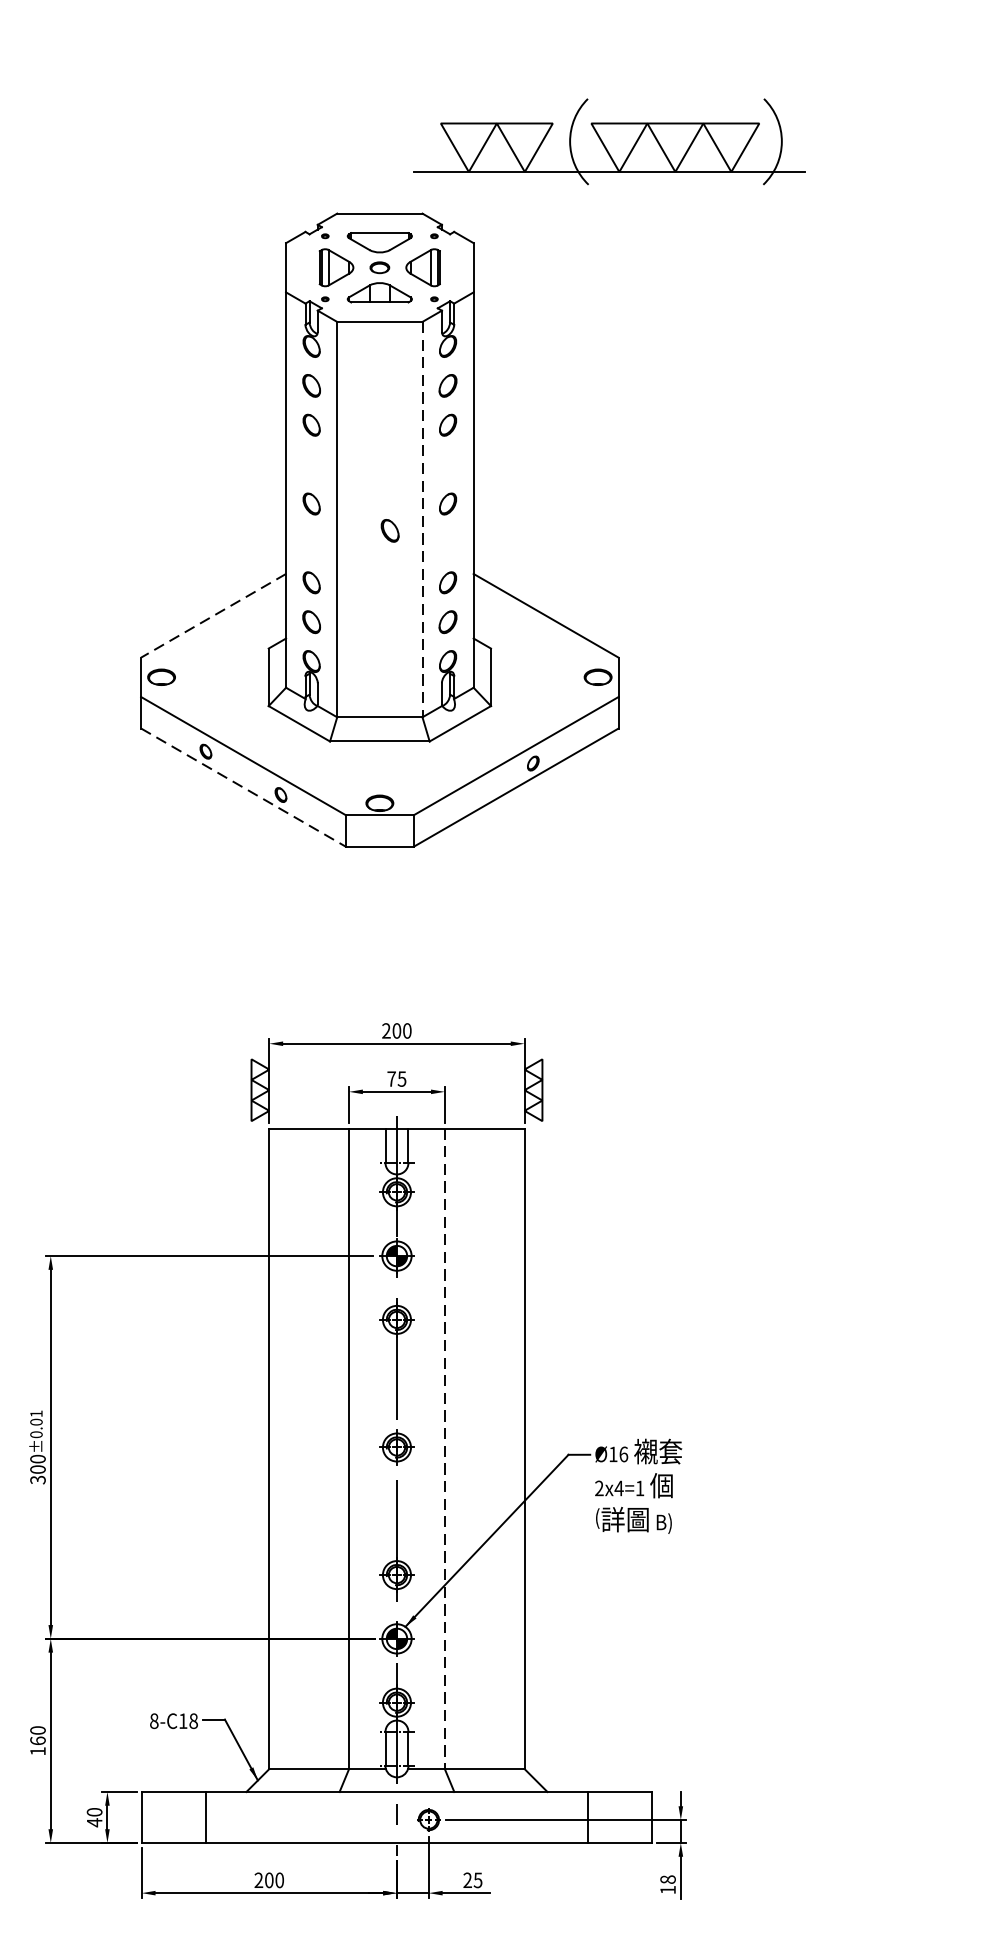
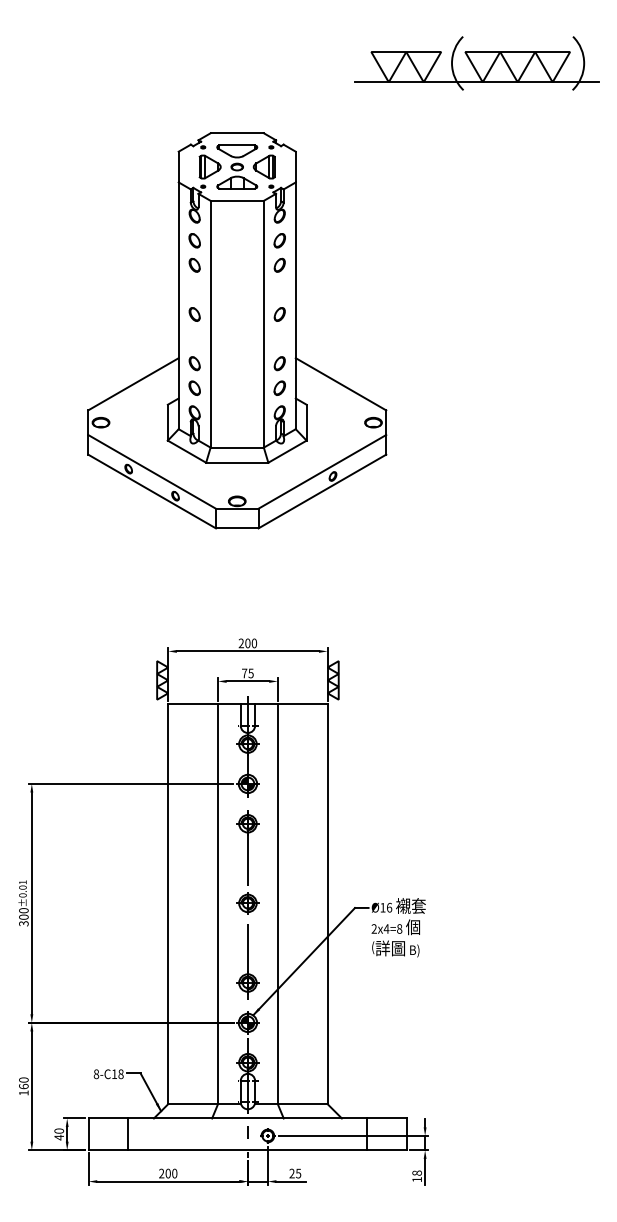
part: (609, 141) -> (476, 63), moved
line: (421, 519) -> (263, 324), dashed -> solid
part: (389, 529) -> (243, 330), removed
line: (213, 616) -> (133, 384), dashed -> solid
line: (244, 787) -> (152, 491), dashed -> solid
line: (444, 1449) -> (277, 904), dashed -> solid
text: (639, 1487) -> (399, 928), 2x4=1 -> 2x4=8

